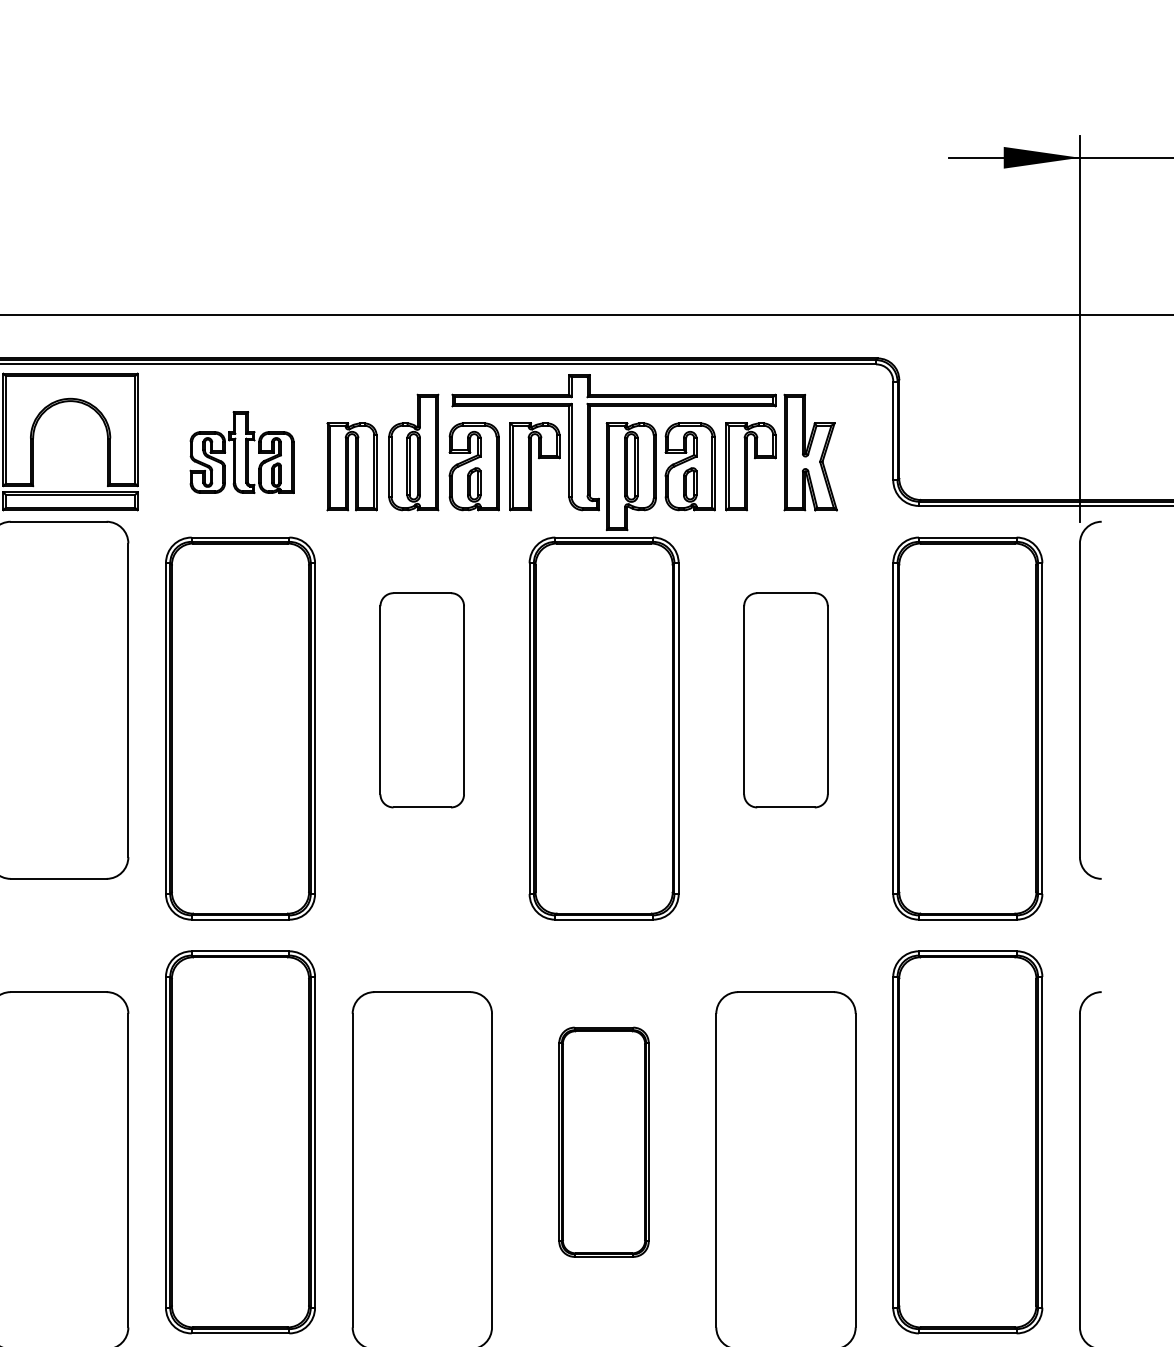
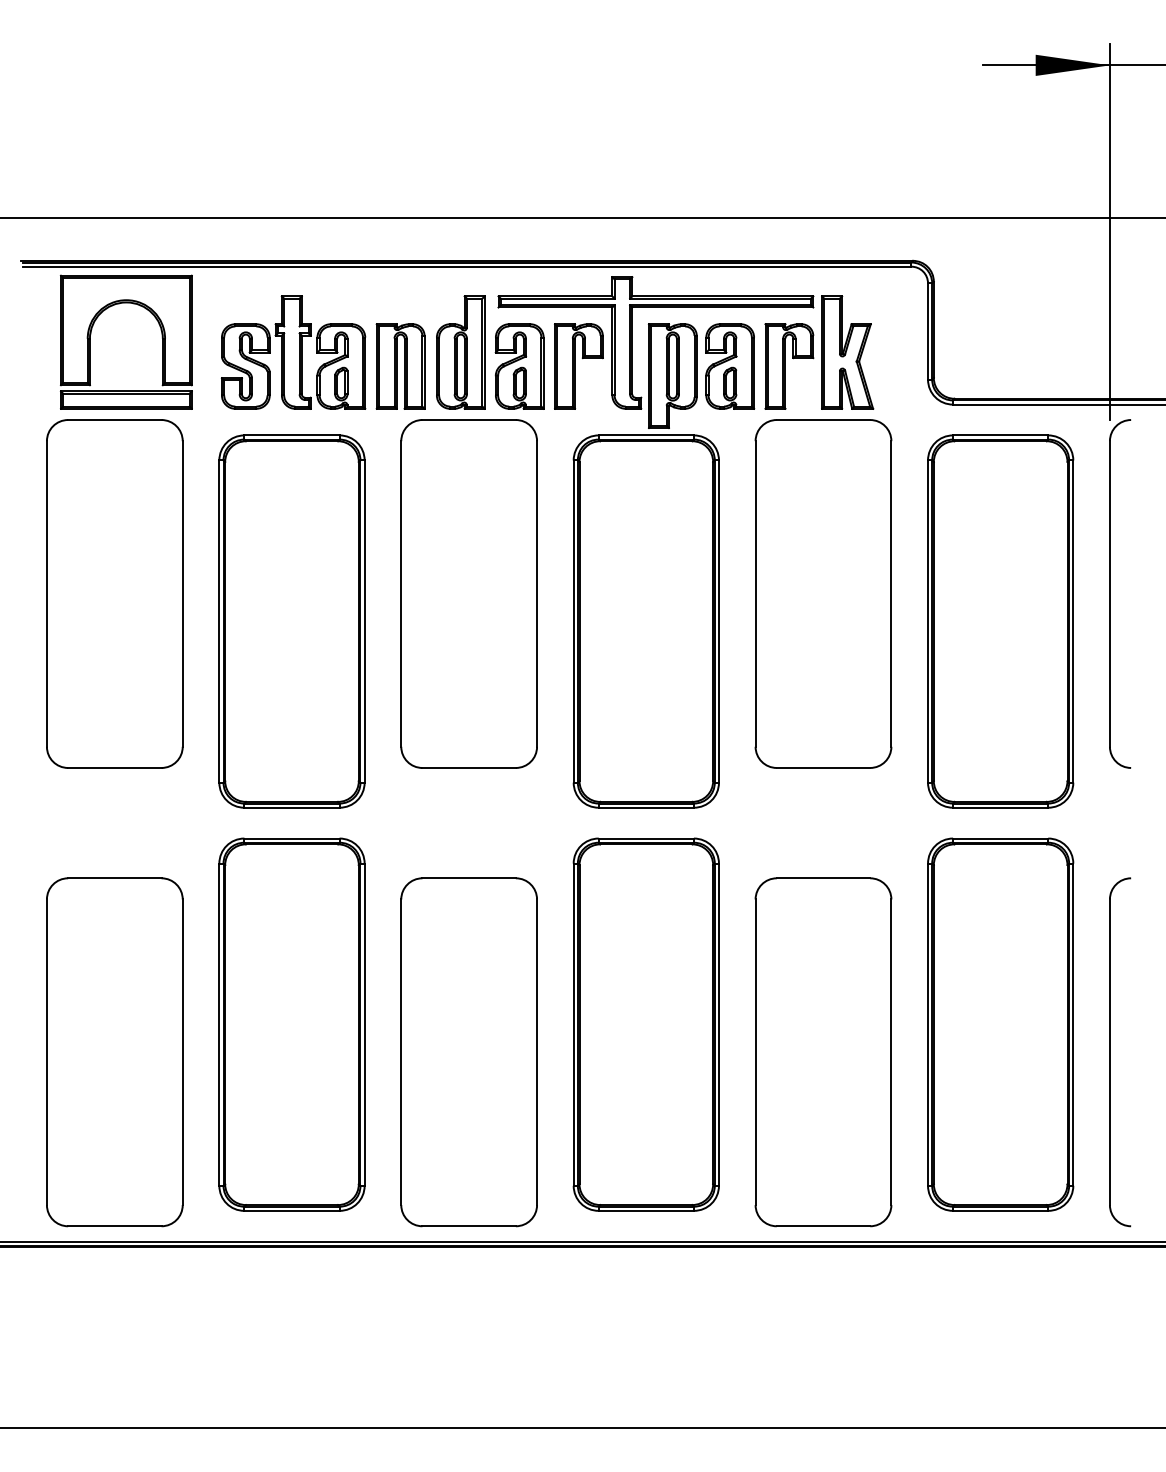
part: (242, 452) -> (293, 352), size x1.43
part: (421, 699) -> (468, 593), size x1.67
part: (785, 699) -> (823, 593), size x1.67
part: (603, 1142) -> (645, 1024), size x1.67

